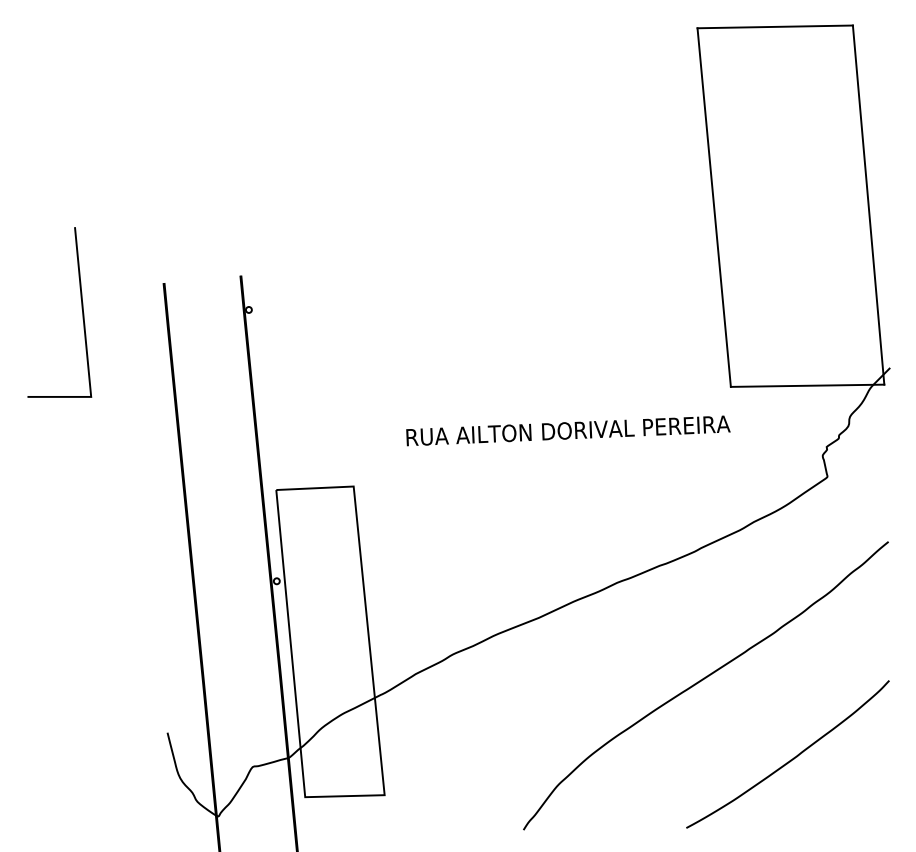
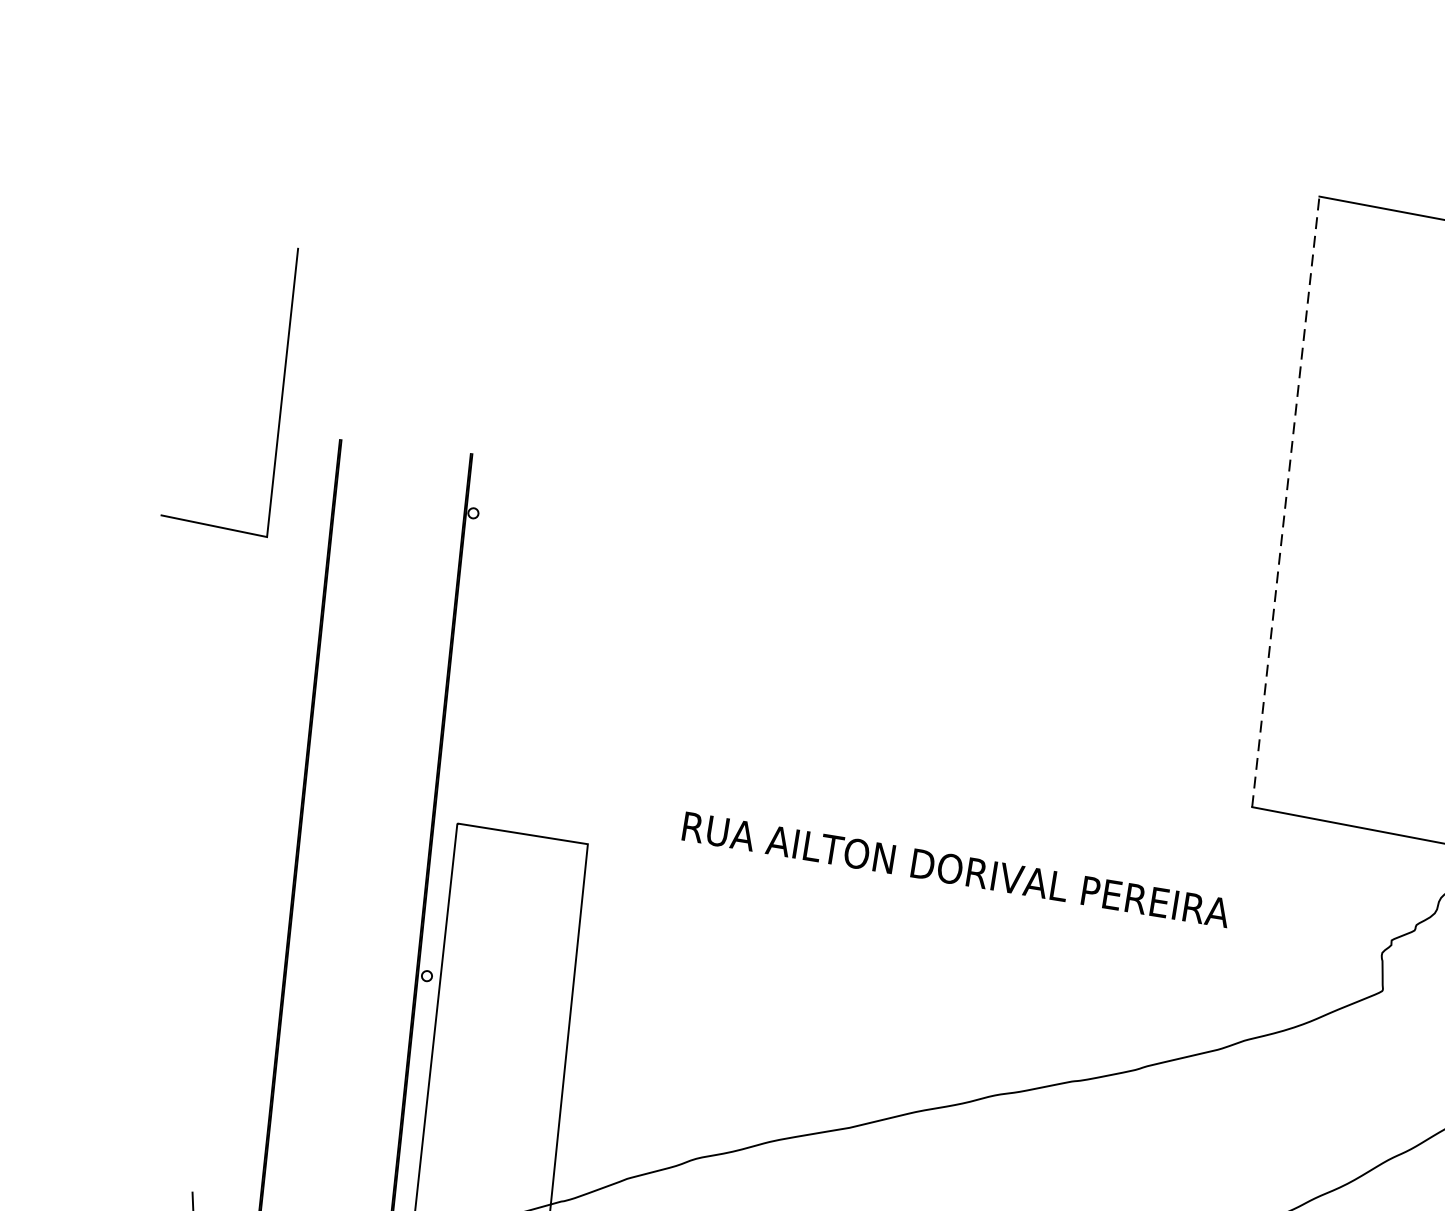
line: (714, 207) -> (1286, 501), solid -> dashed
line: (81, 308) -> (281, 386), moved
text: (568, 430) -> (956, 869), moved

